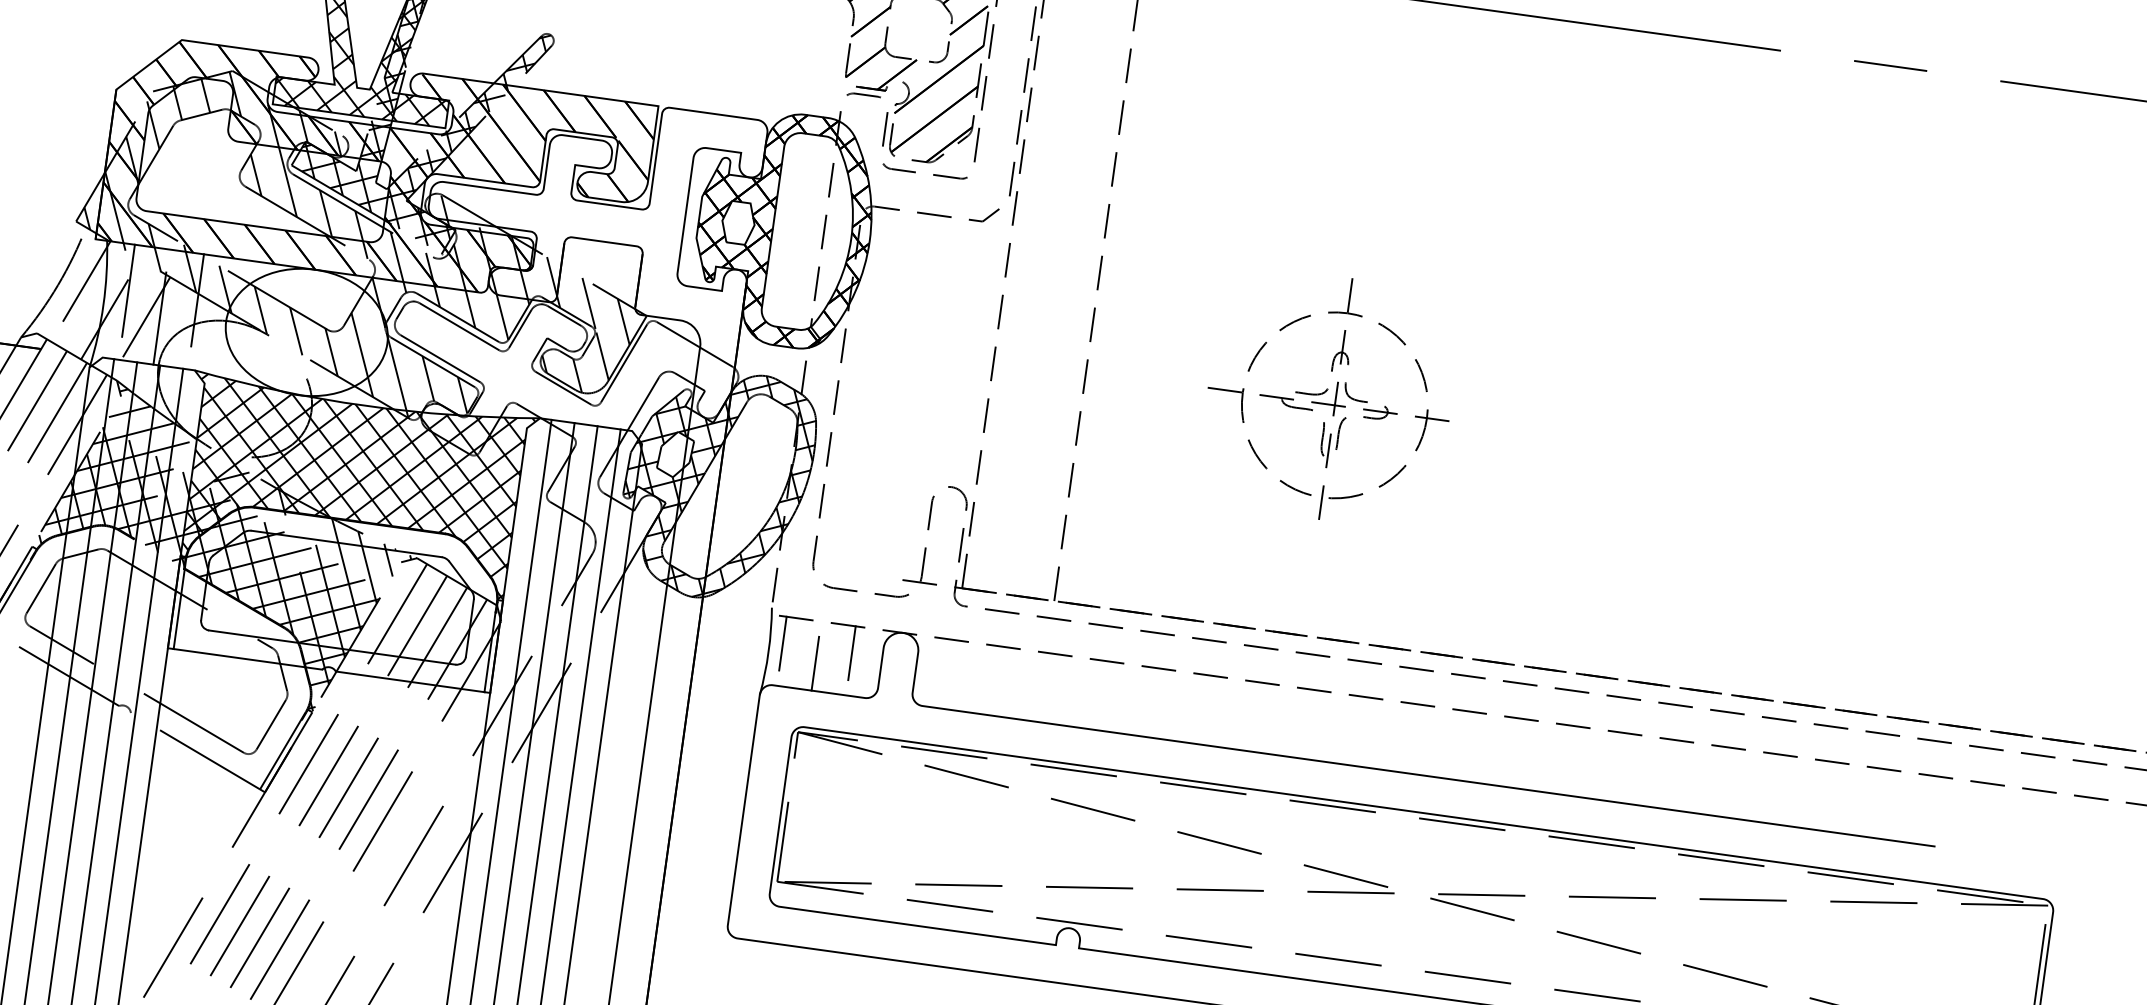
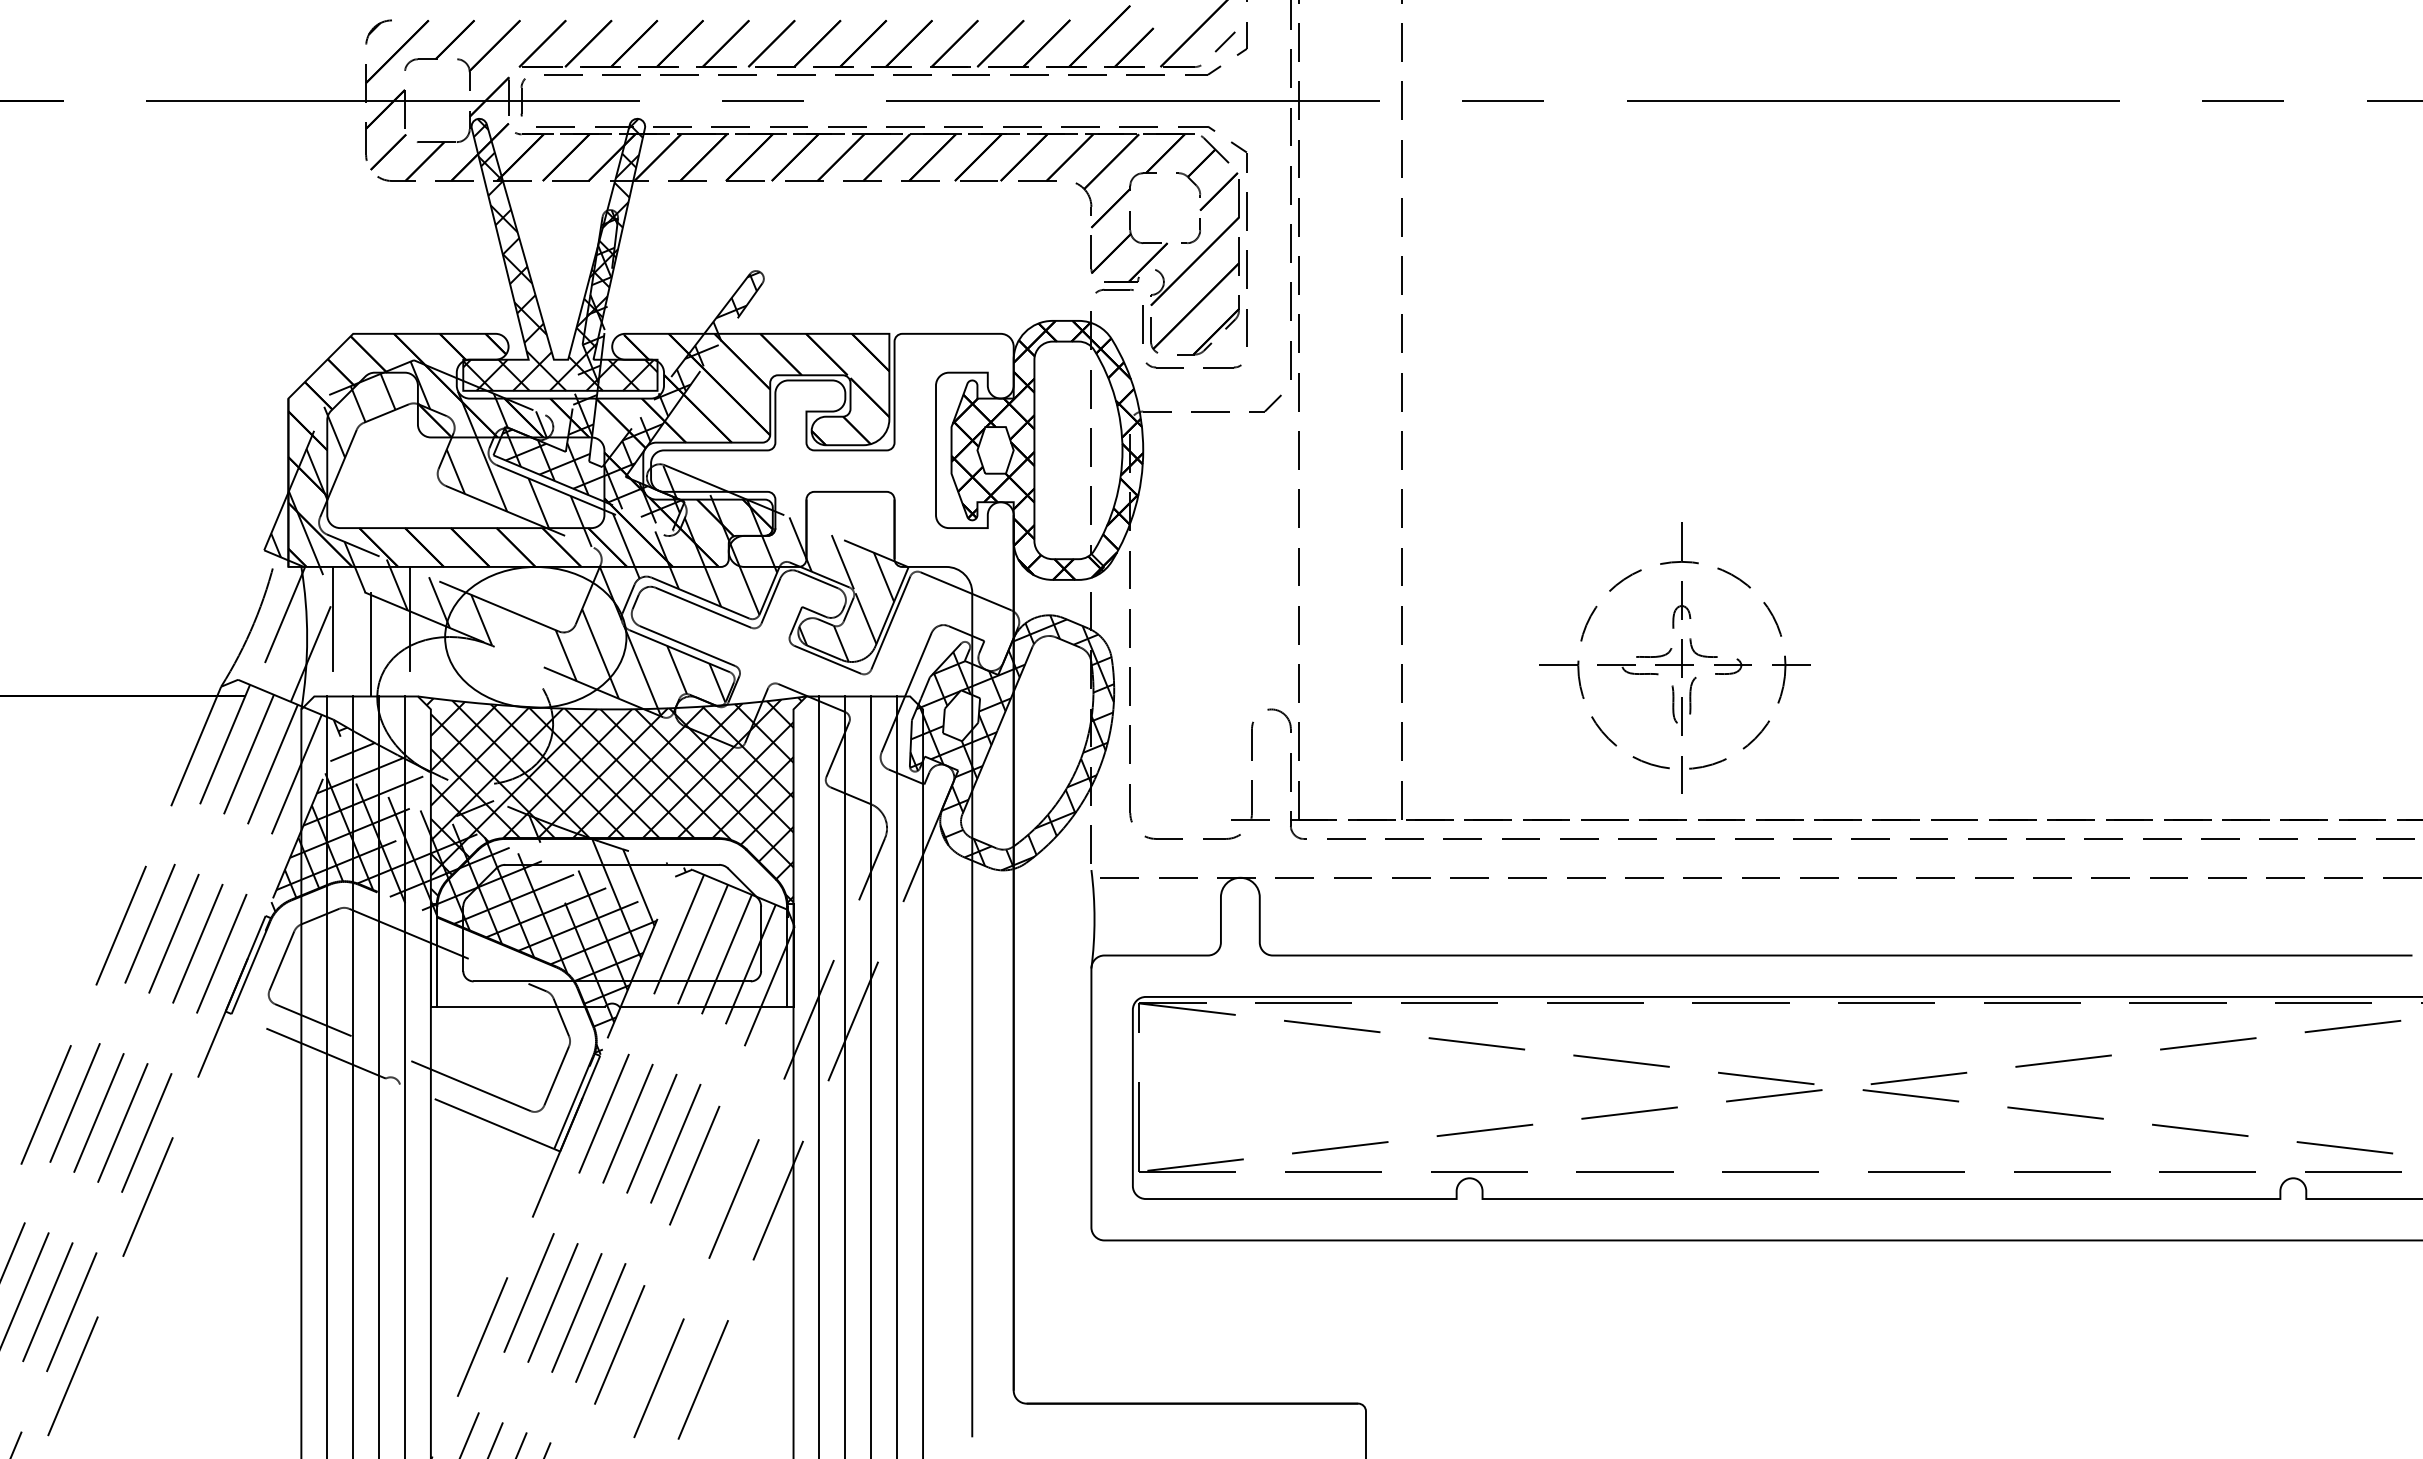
line: (146, 316) -> (356, 644), removed
line: (295, 330) -> (523, 637), removed
part: (1326, 392) -> (1670, 652), moved
line: (388, 559) -> (660, 875), removed
line: (783, 643) -> (1109, 907), removed
line: (851, 652) -> (1186, 907), removed
line: (814, 663) -> (1147, 925), removed

